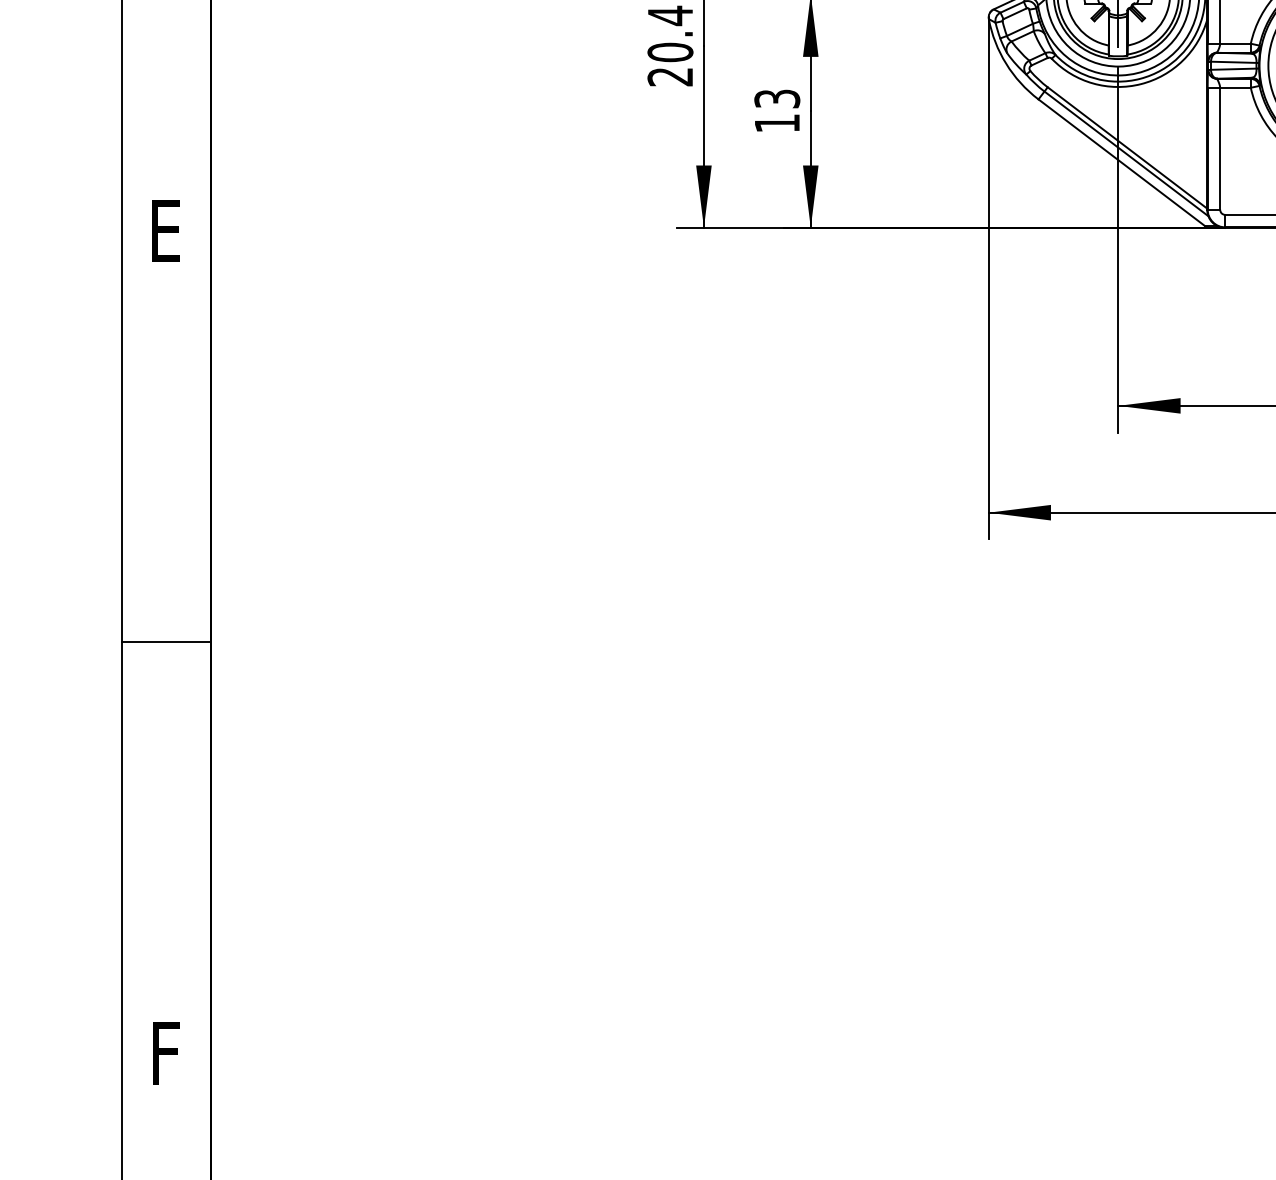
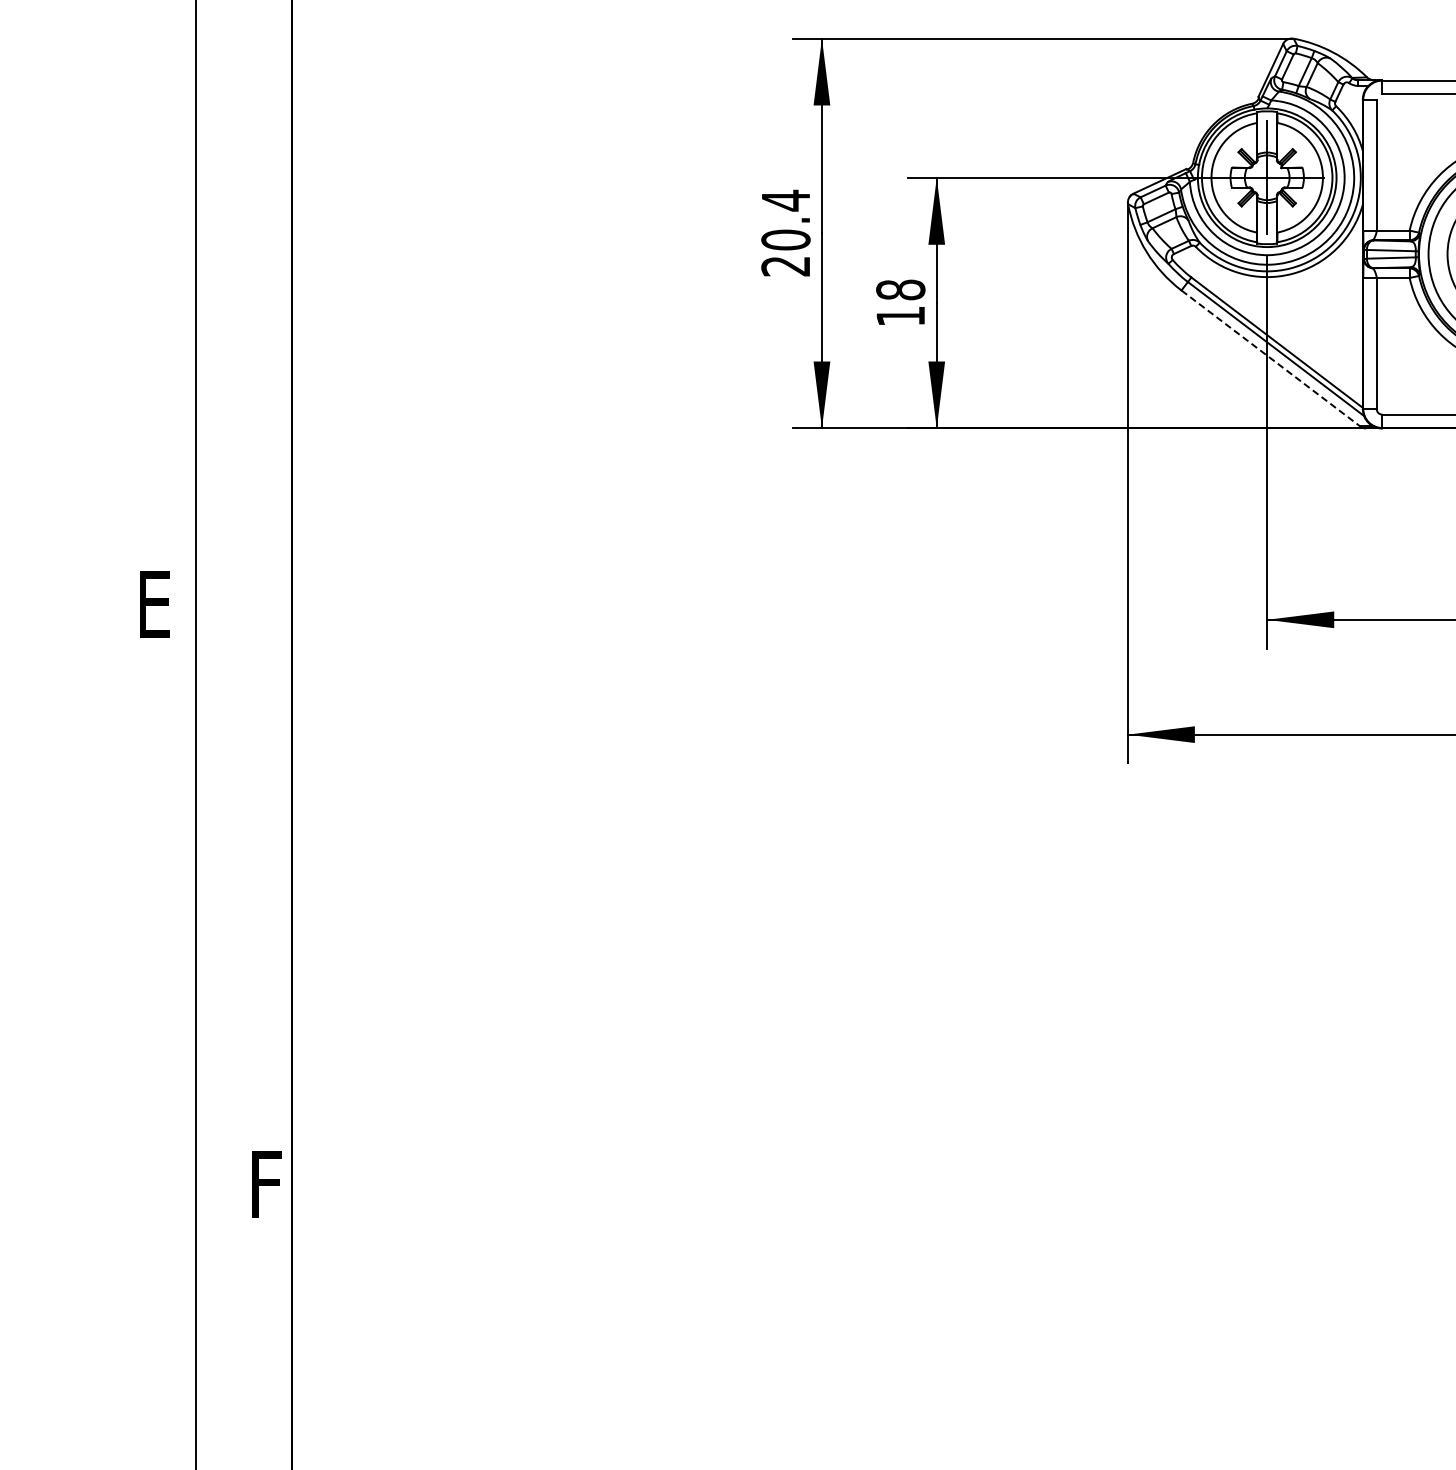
text: (777, 98) -> (900, 289), 13 -> 18
line: (1122, 162) -> (1271, 358), solid -> dashed
text: (165, 231) -> (154, 604), moved
line: (165, 641) -> (243, 873), removed
text: (165, 1053) -> (266, 1184), moved

